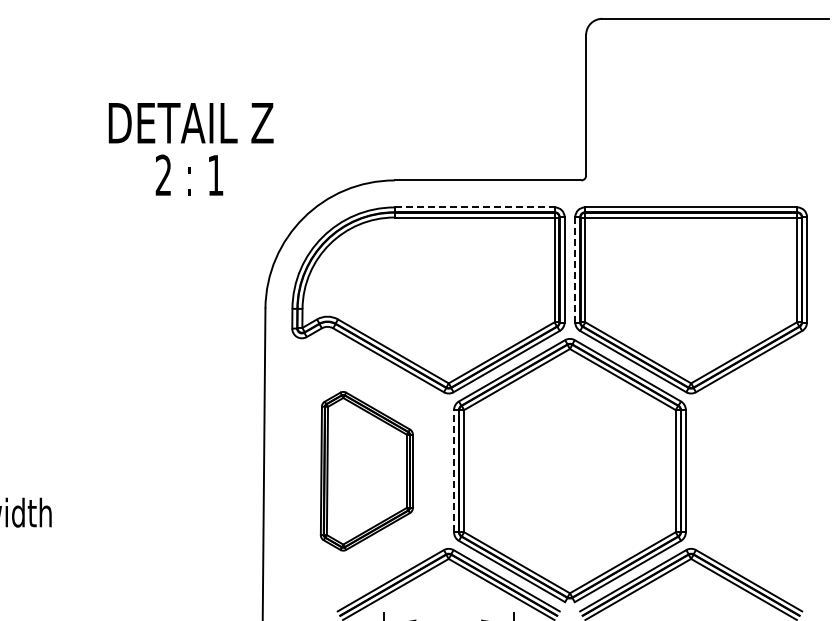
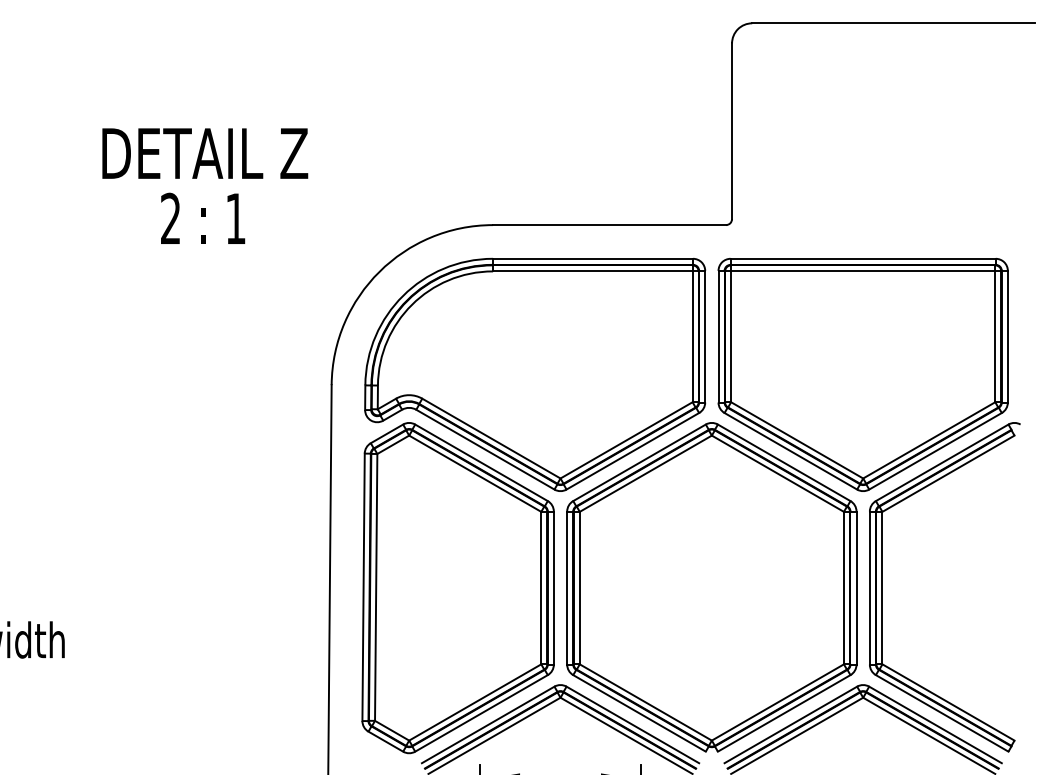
text: (190, 149) -> (204, 186), moved
line: (475, 207) -> (593, 258), dashed -> solid
line: (575, 269) -> (718, 336), dashed -> solid
line: (454, 470) -> (567, 587), dashed -> solid
part: (707, 470) -> (883, 587), added
part: (366, 471) -> (457, 588), size x1.67

